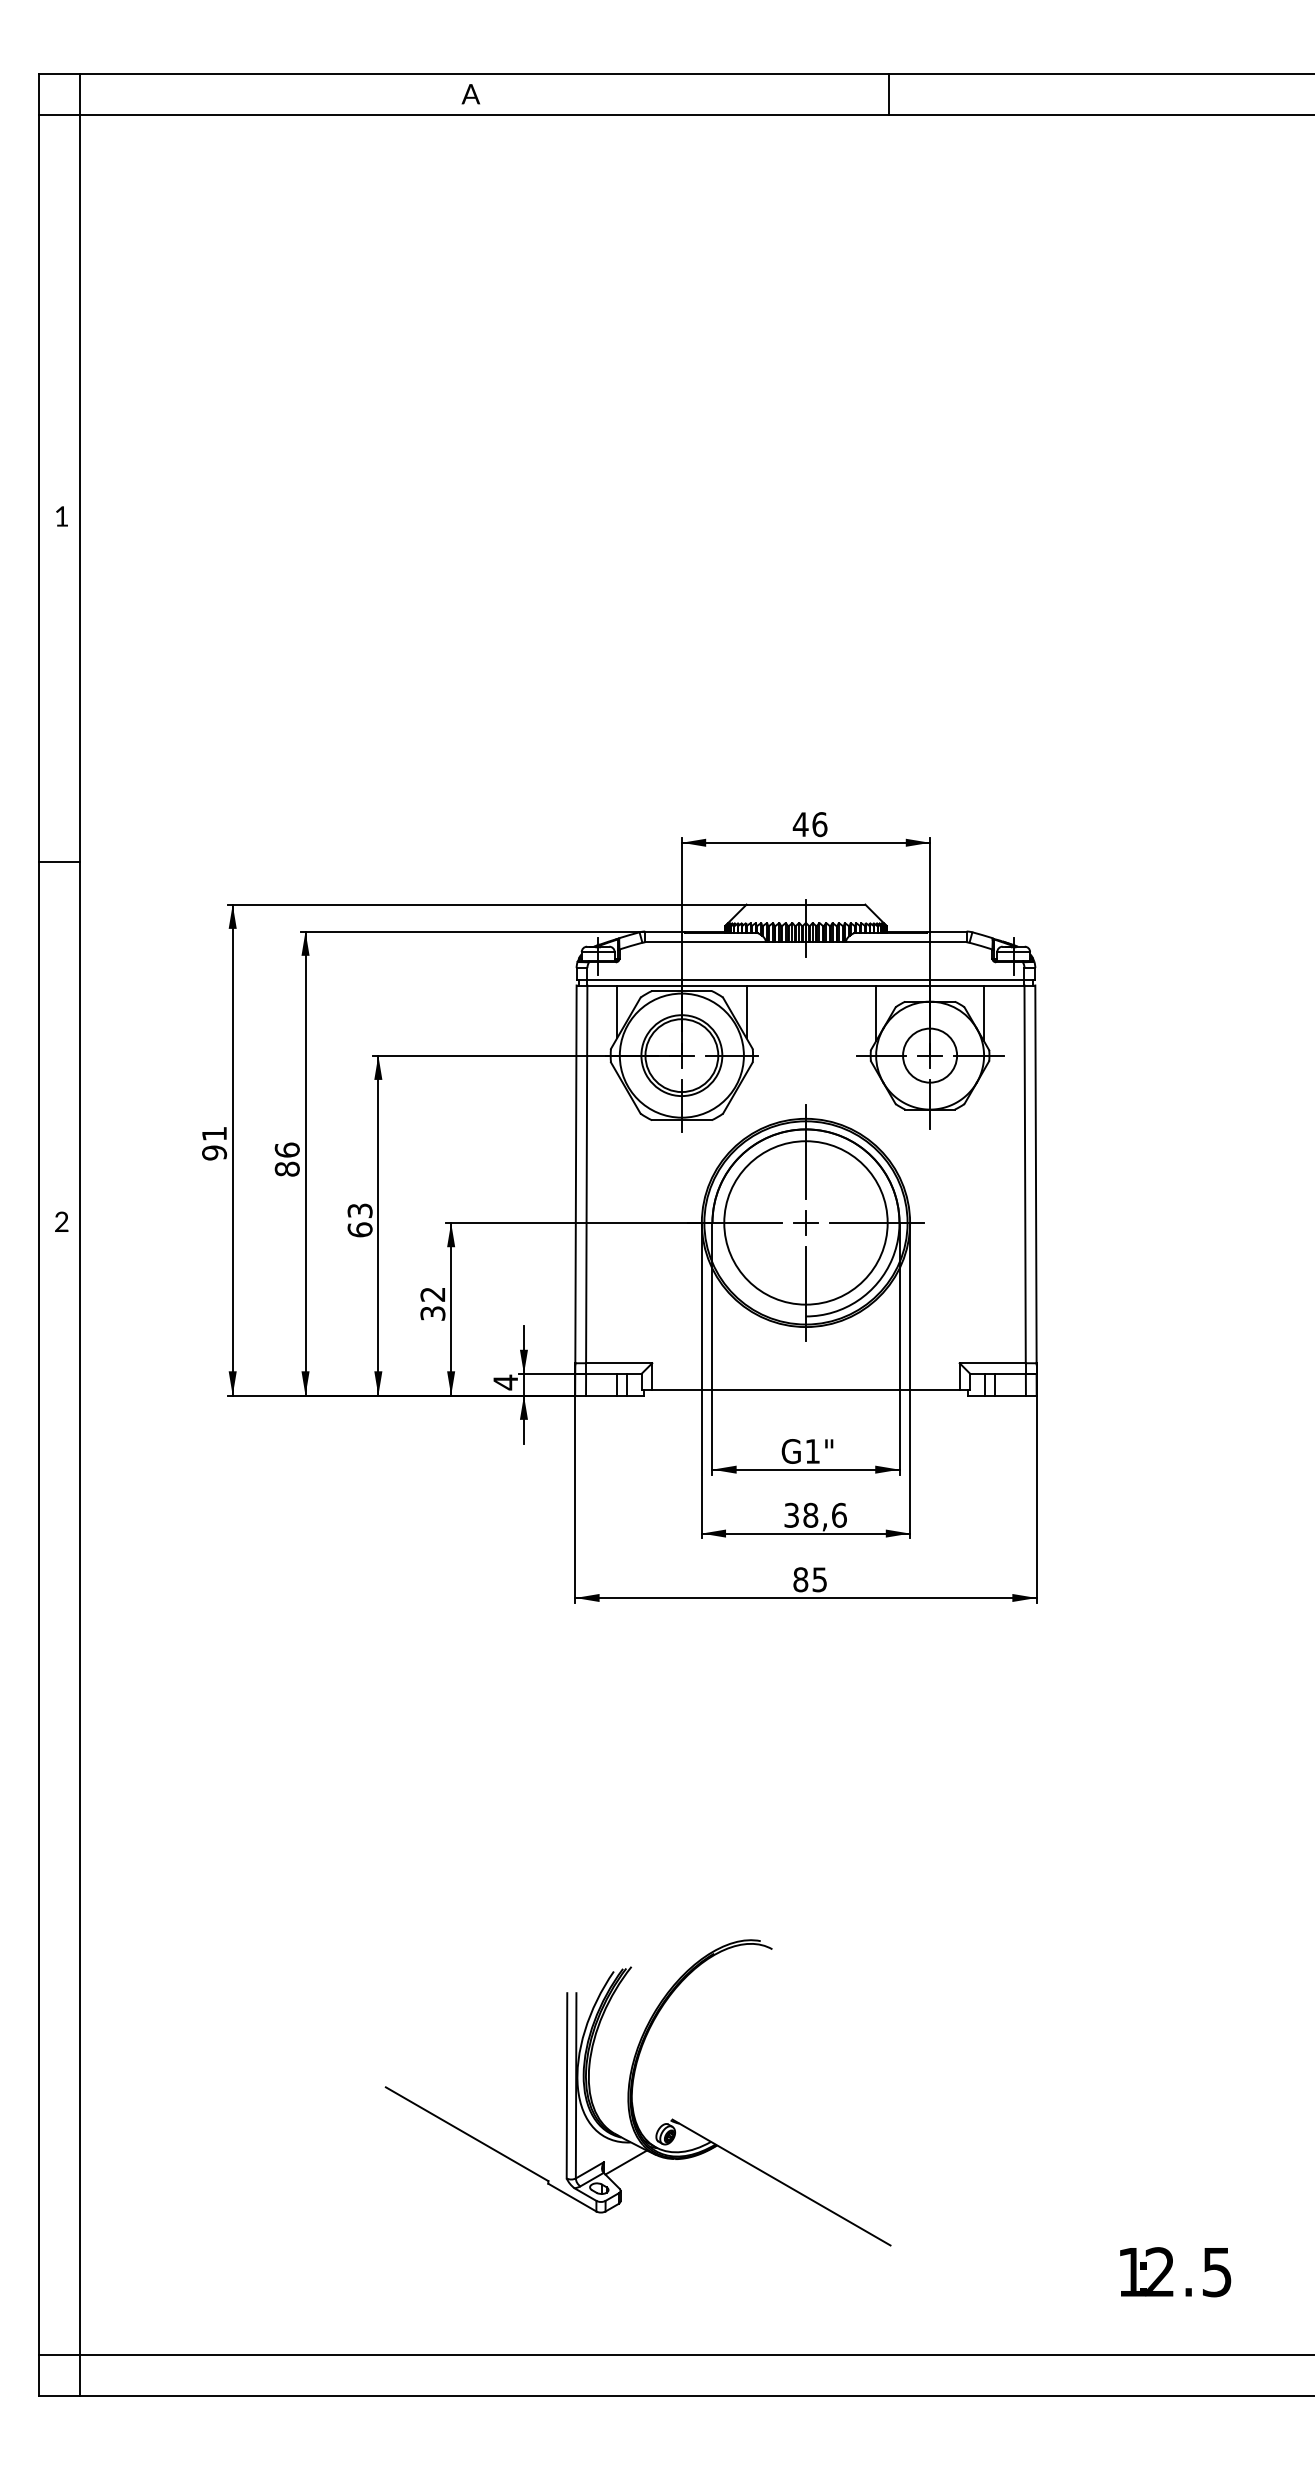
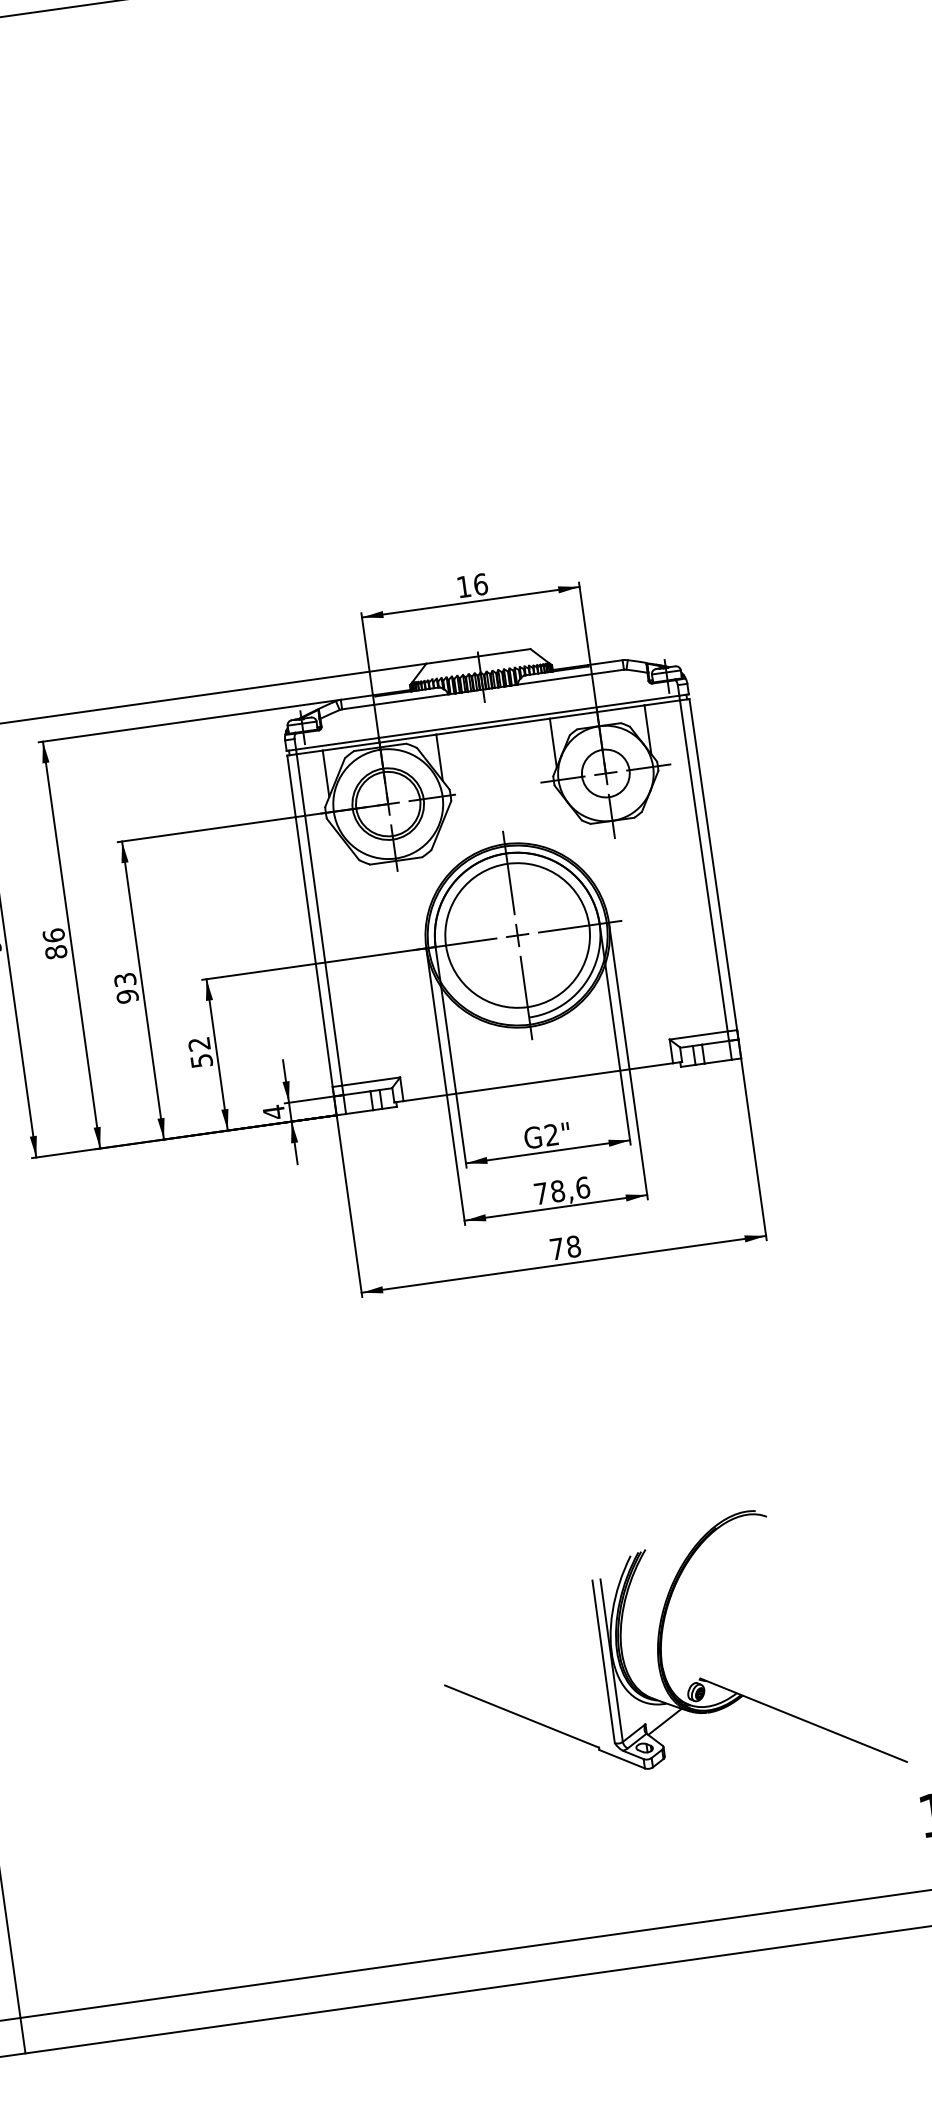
text: (800, 824) -> (463, 586), 46 -> 16
text: (359, 1229) -> (127, 996), 63 -> 93
text: (432, 1313) -> (201, 1060), 32 -> 52
text: (812, 1451) -> (551, 1135), G1" -> G2"
text: (791, 1514) -> (540, 1192), 38,6 -> 78,6
text: (810, 1579) -> (565, 1247), 85 -> 78
part: (637, 2092) -> (666, 1659), moved

